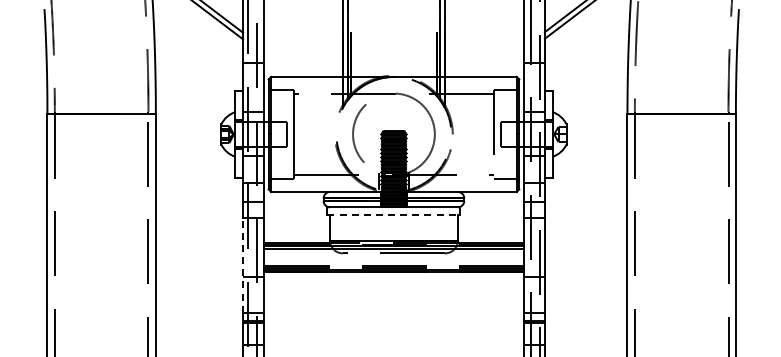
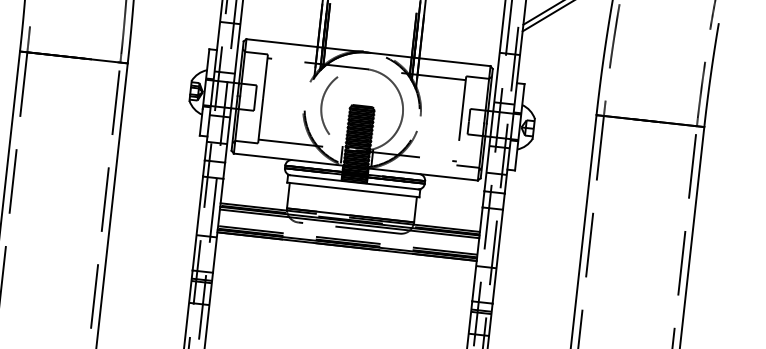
line: (394, 215) -> (353, 190), dashed -> solid
line: (243, 264) -> (198, 222), dashed -> solid

